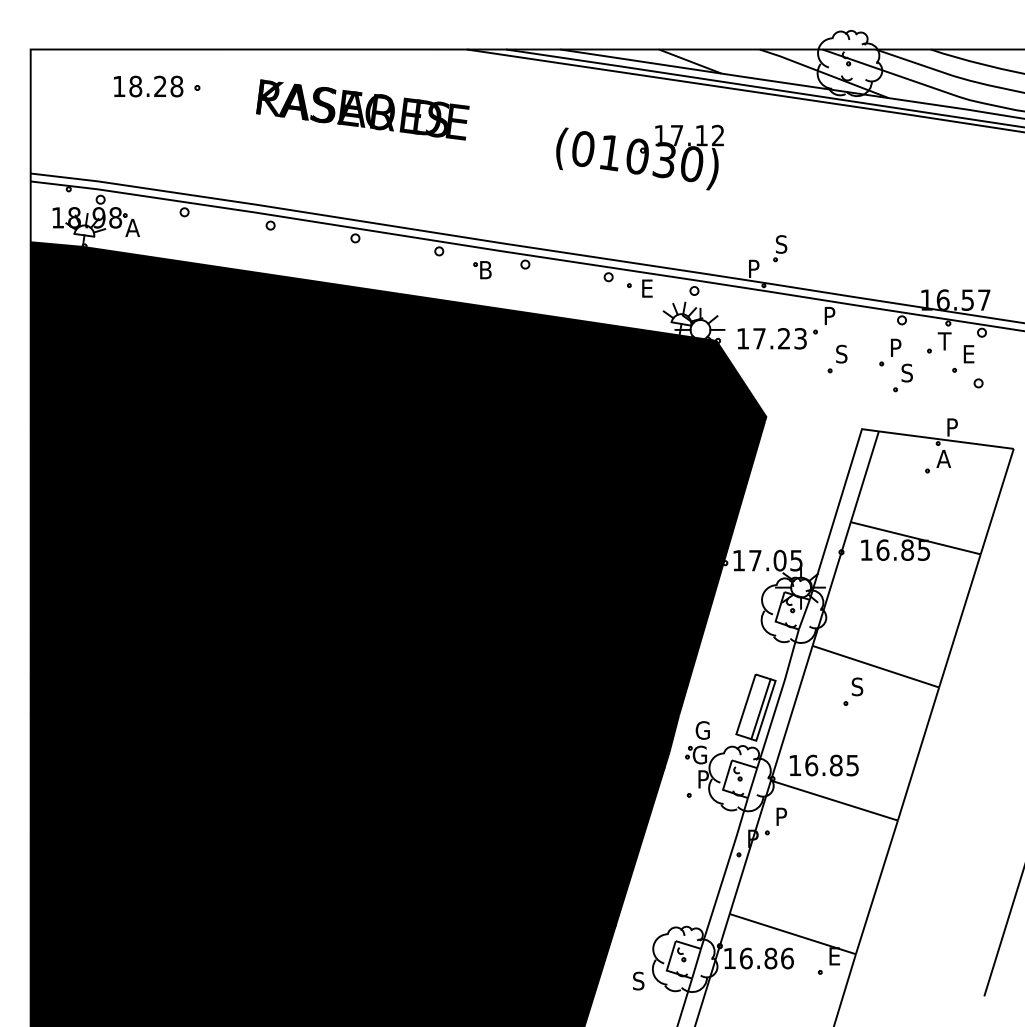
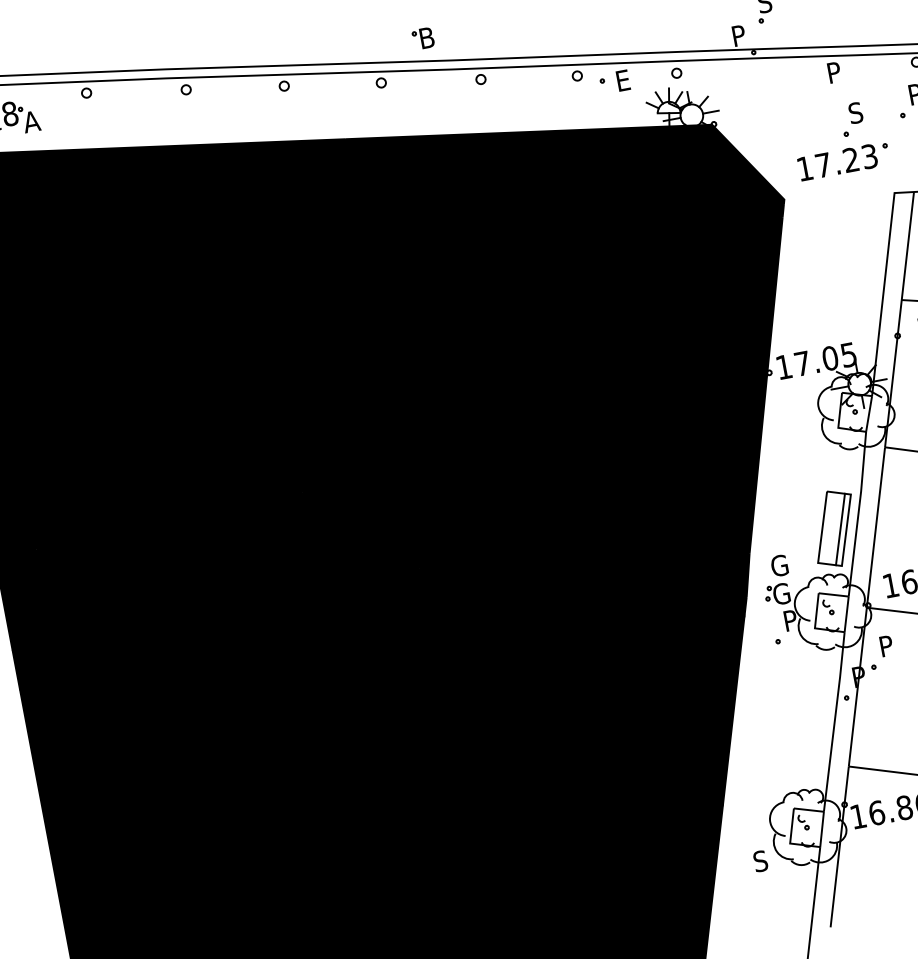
part: (482, 270) -> (423, 39), moved
part: (777, 338) -> (843, 161), moved

